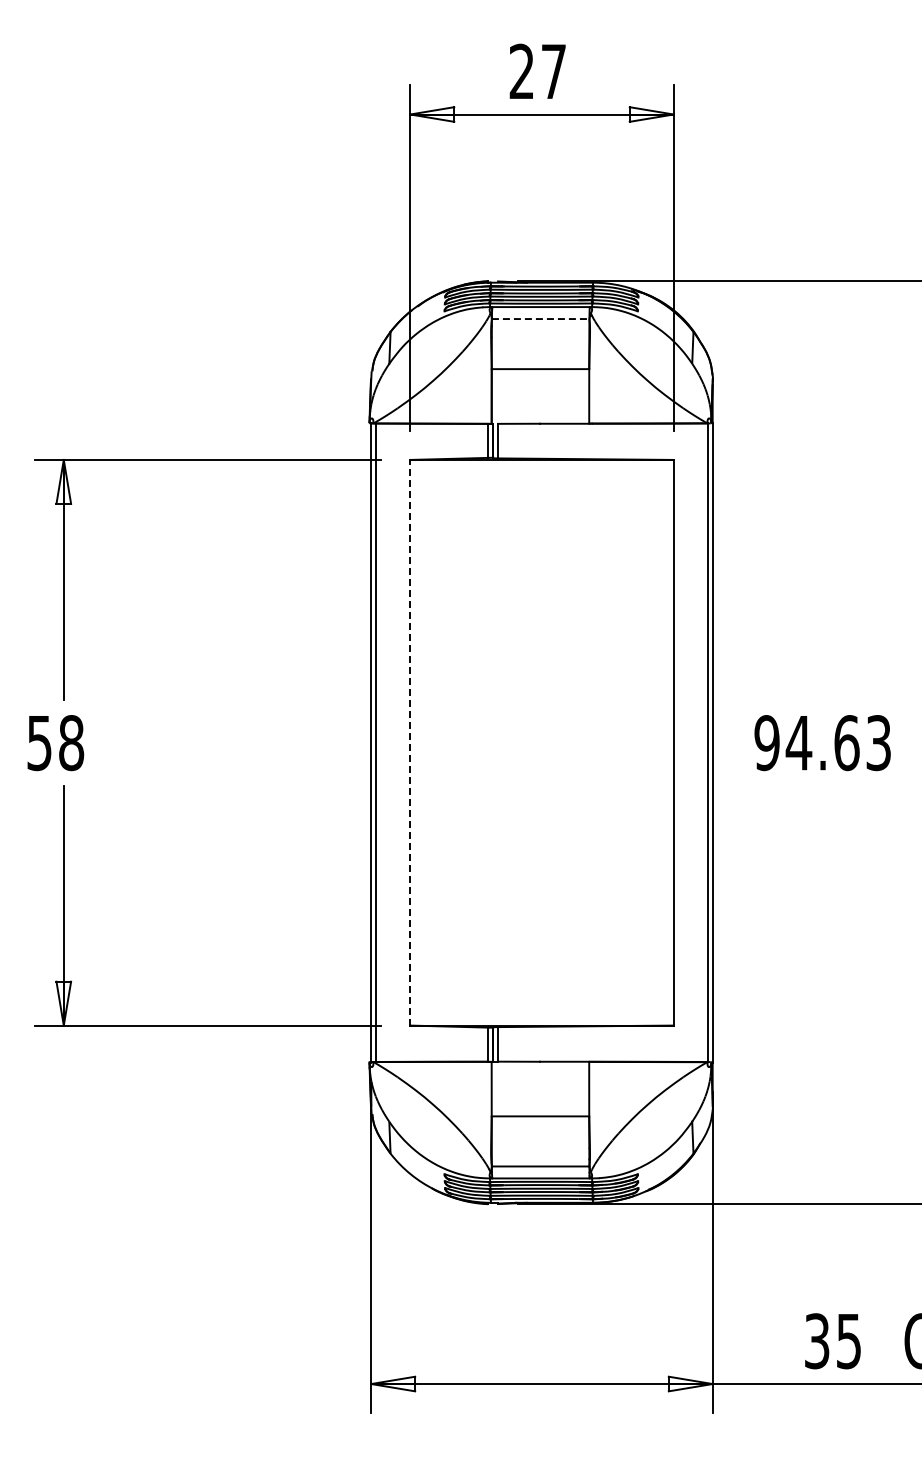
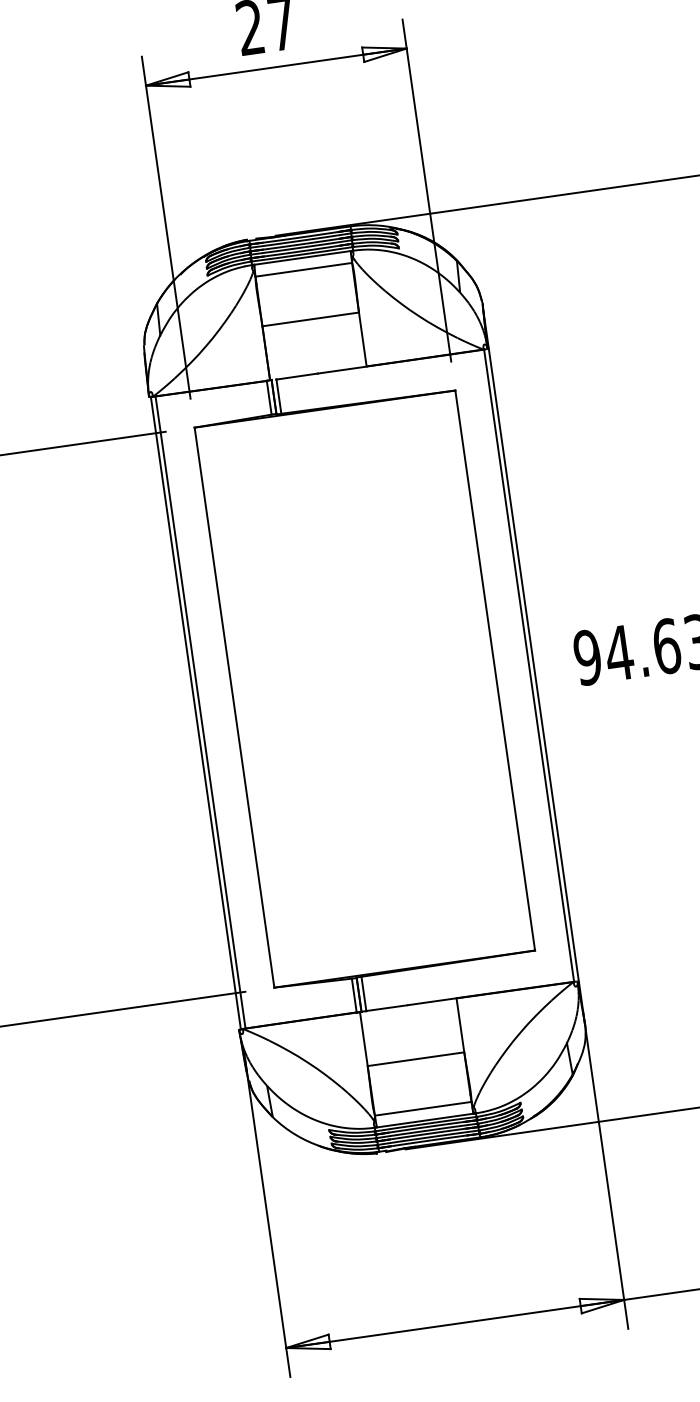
line: (540, 319) -> (303, 270), dashed -> solid
line: (410, 742) -> (234, 707), dashed -> solid

